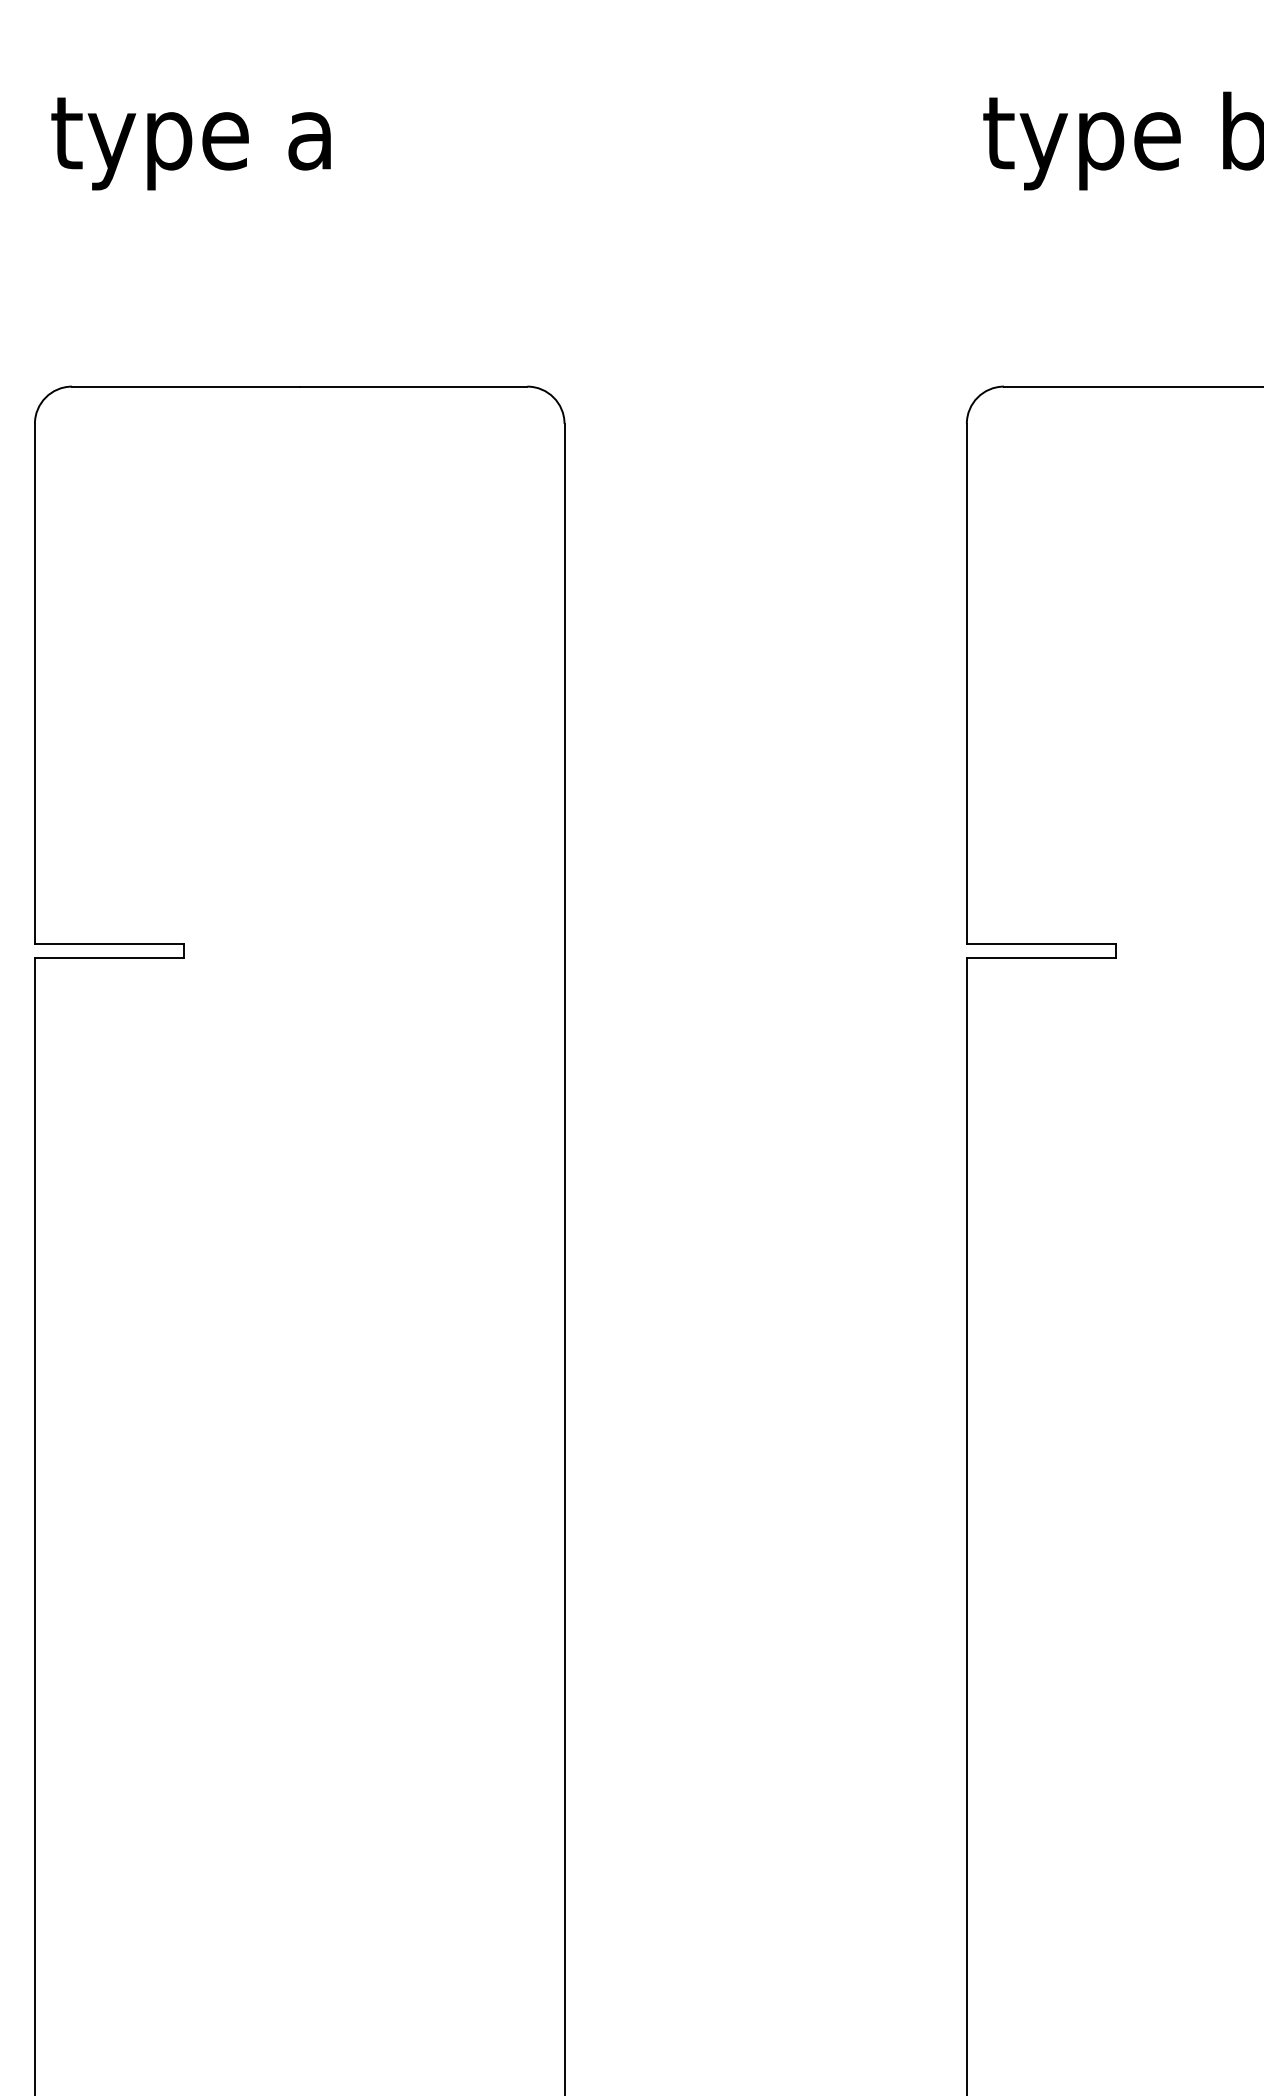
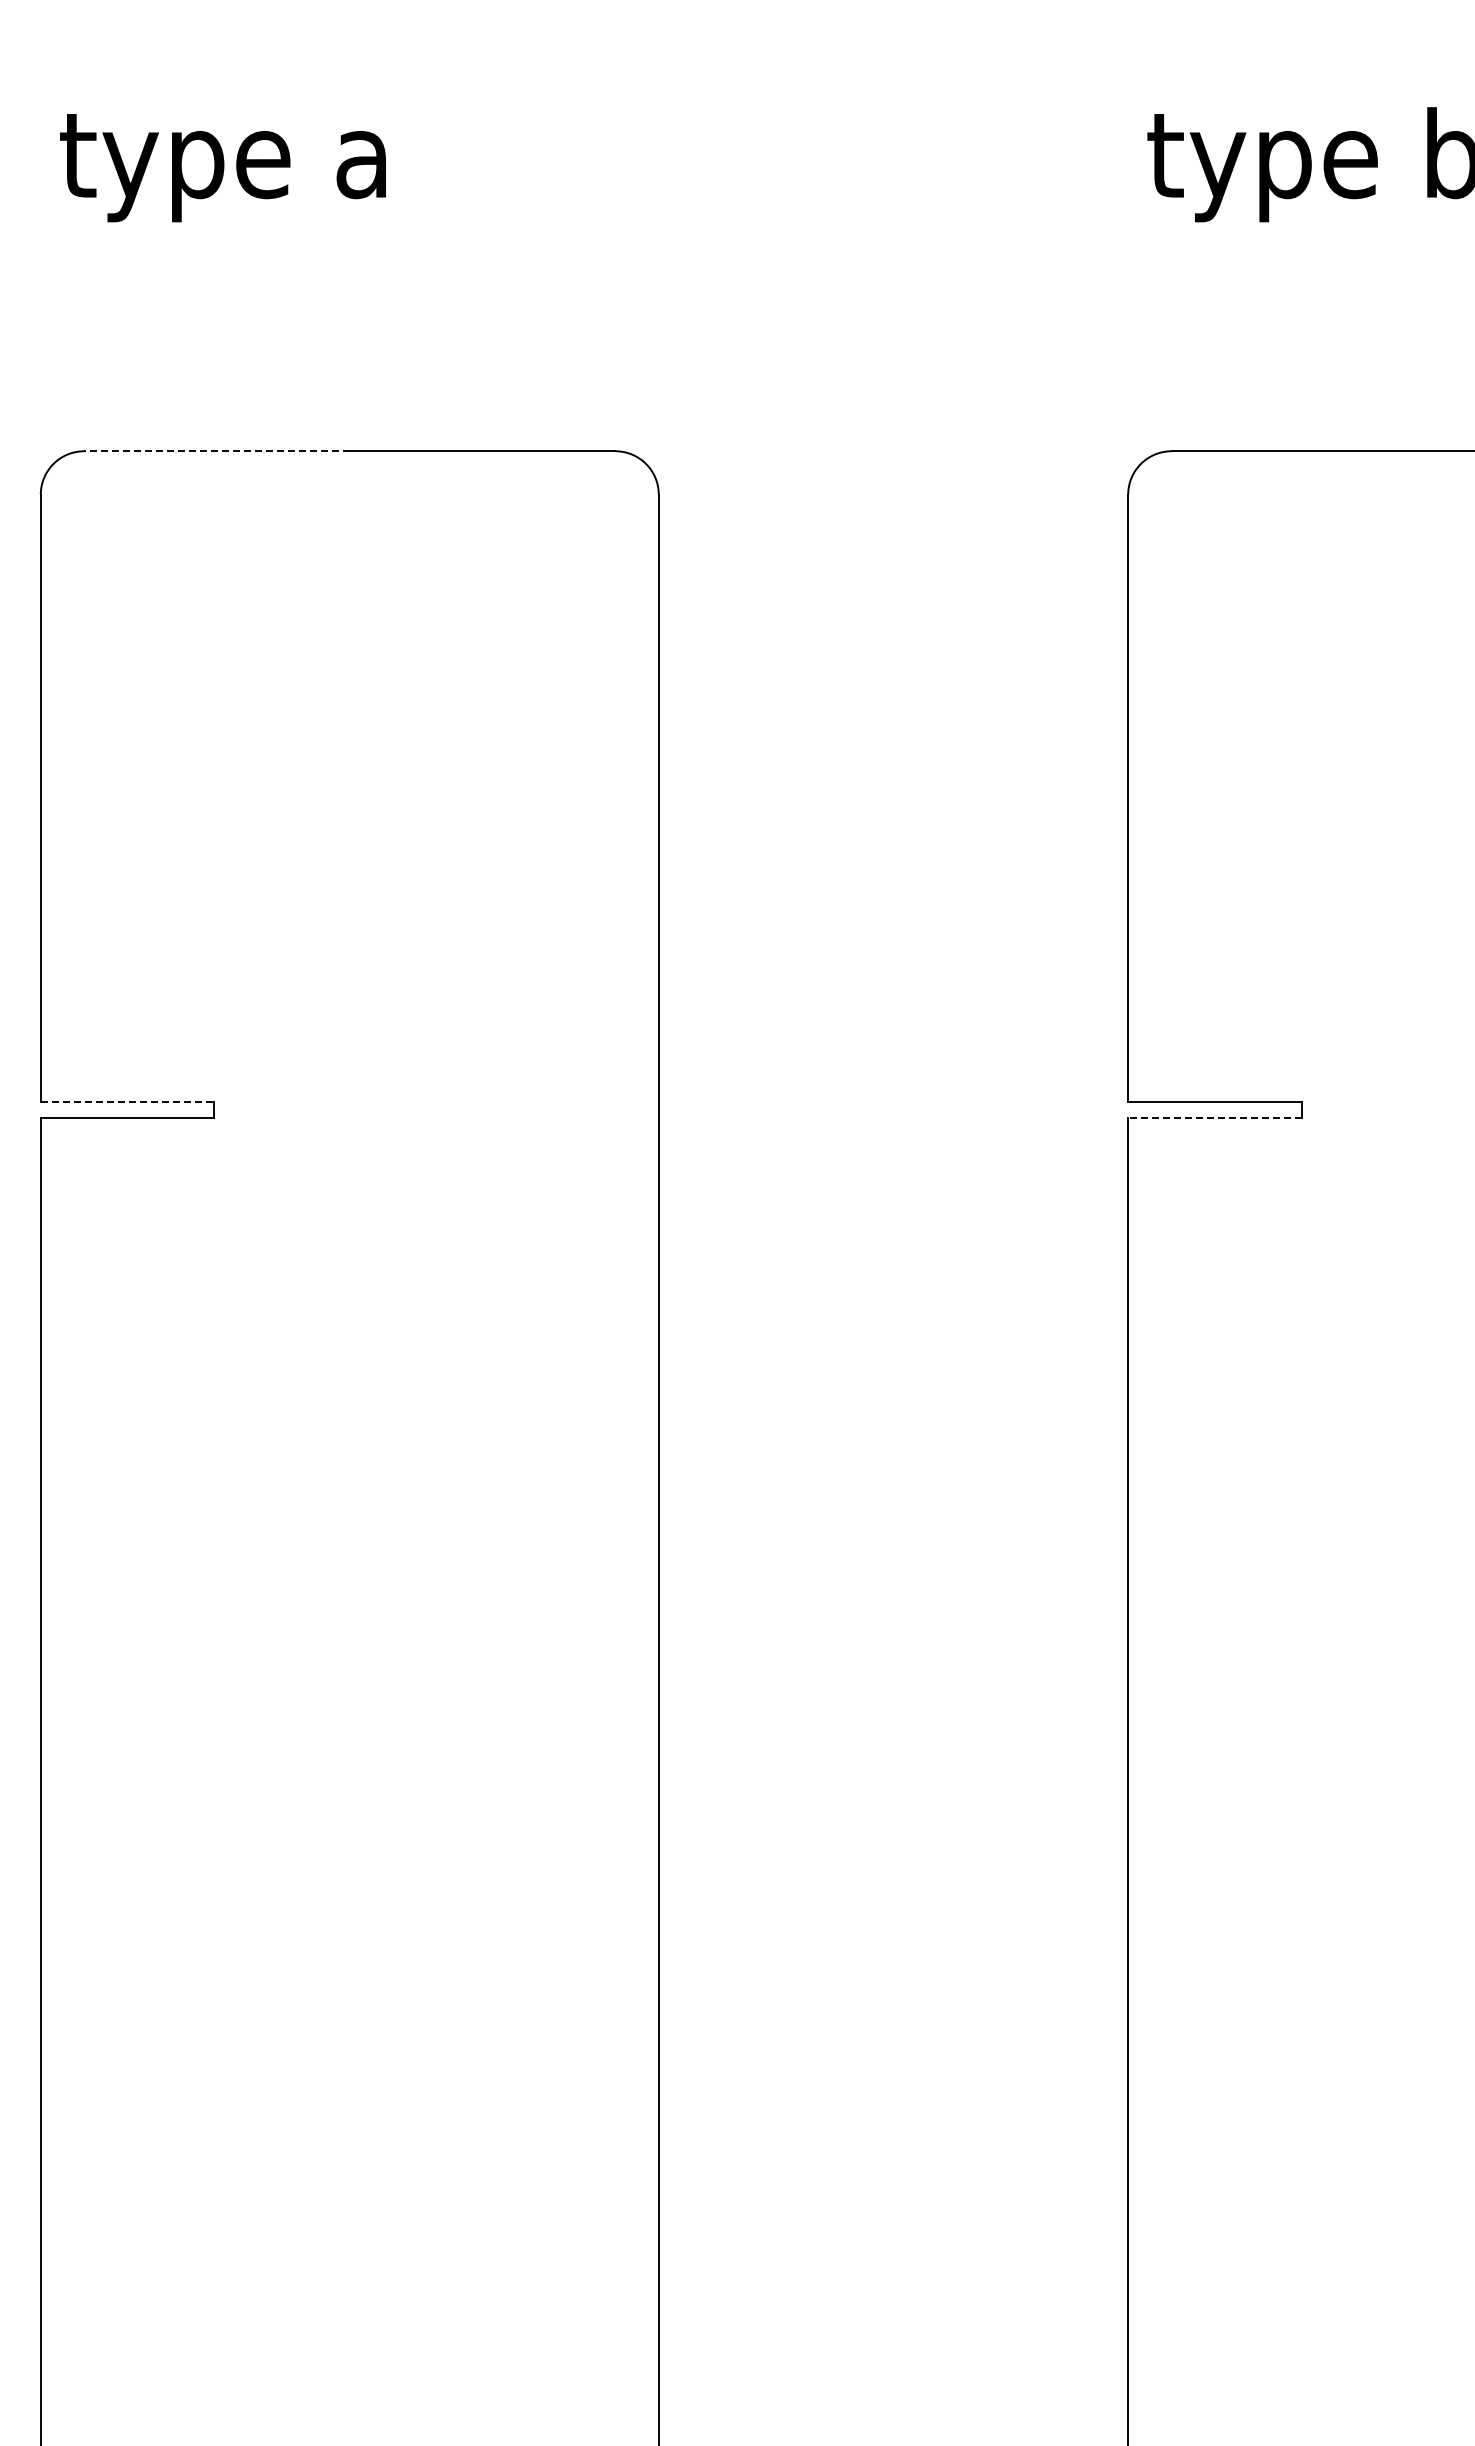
line: (185, 386) -> (216, 451), solid -> dashed
line: (109, 943) -> (127, 1101), solid -> dashed
line: (1040, 958) -> (1214, 1118), solid -> dashed

